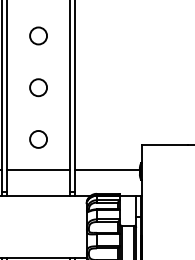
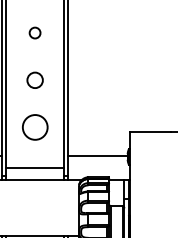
circle: (37, 35) -> (34, 32), size x0.7
circle: (37, 139) -> (34, 127), size x1.6
line: (37, 169) -> (34, 167), moved

